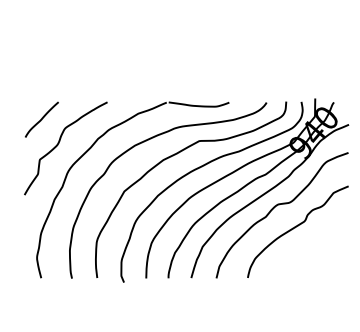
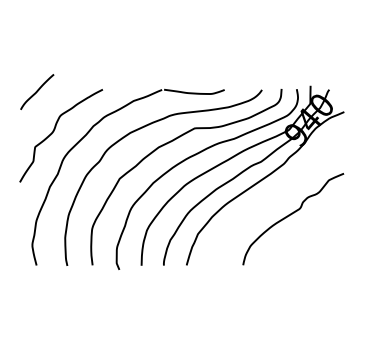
line: (42, 119) -> (37, 91), moved
curve: (275, 208) -> (270, 195), removed

